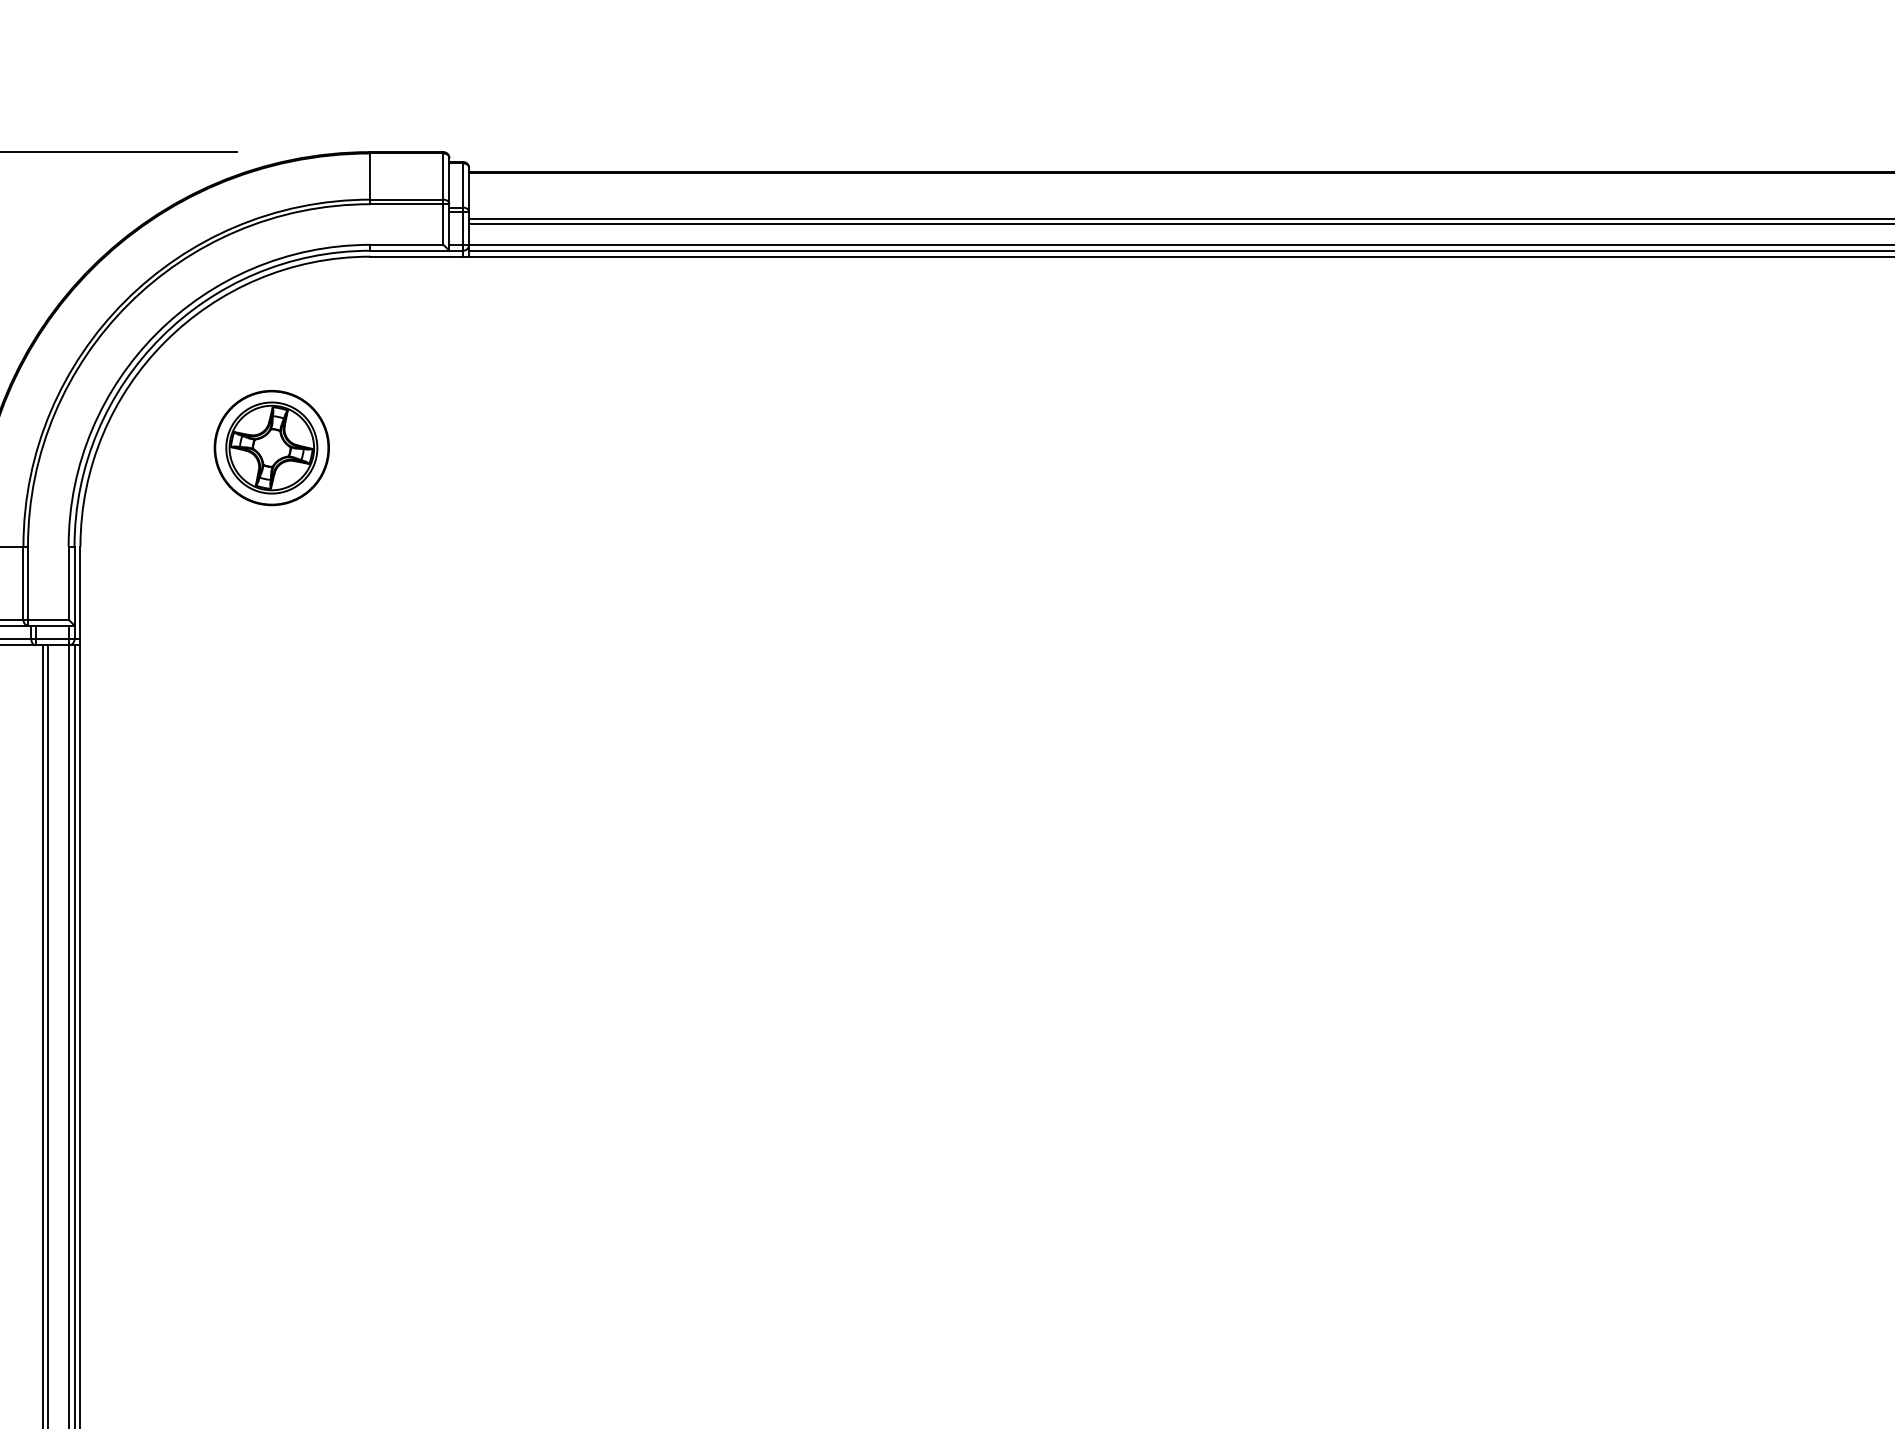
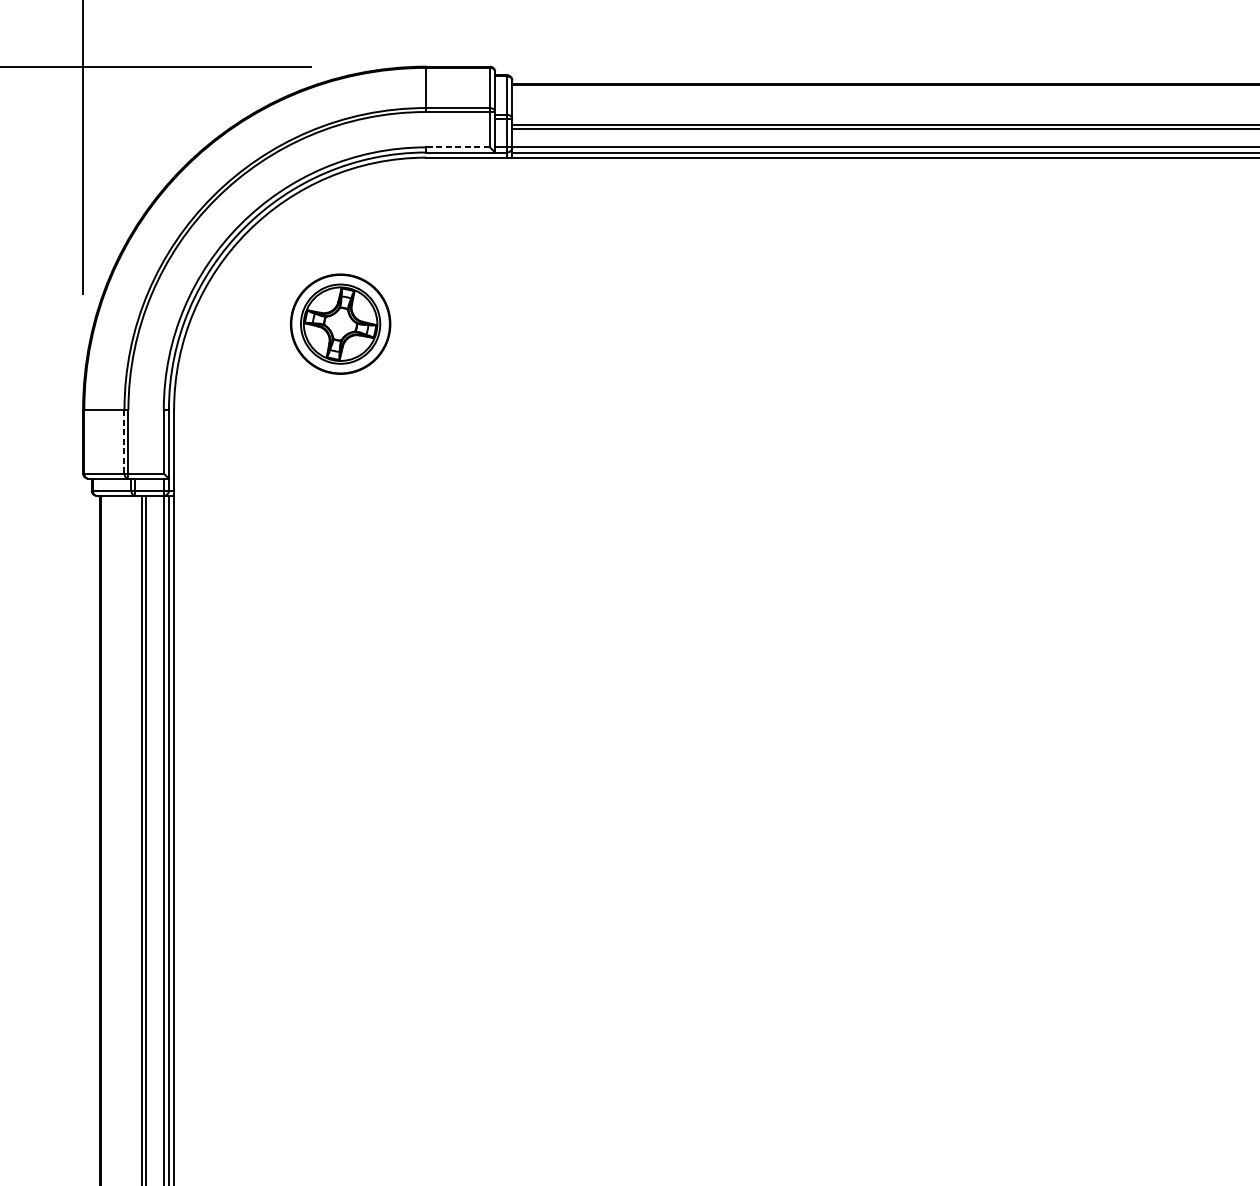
line: (406, 244) -> (457, 147), solid -> dashed
line: (23, 583) -> (124, 442), solid -> dashed

